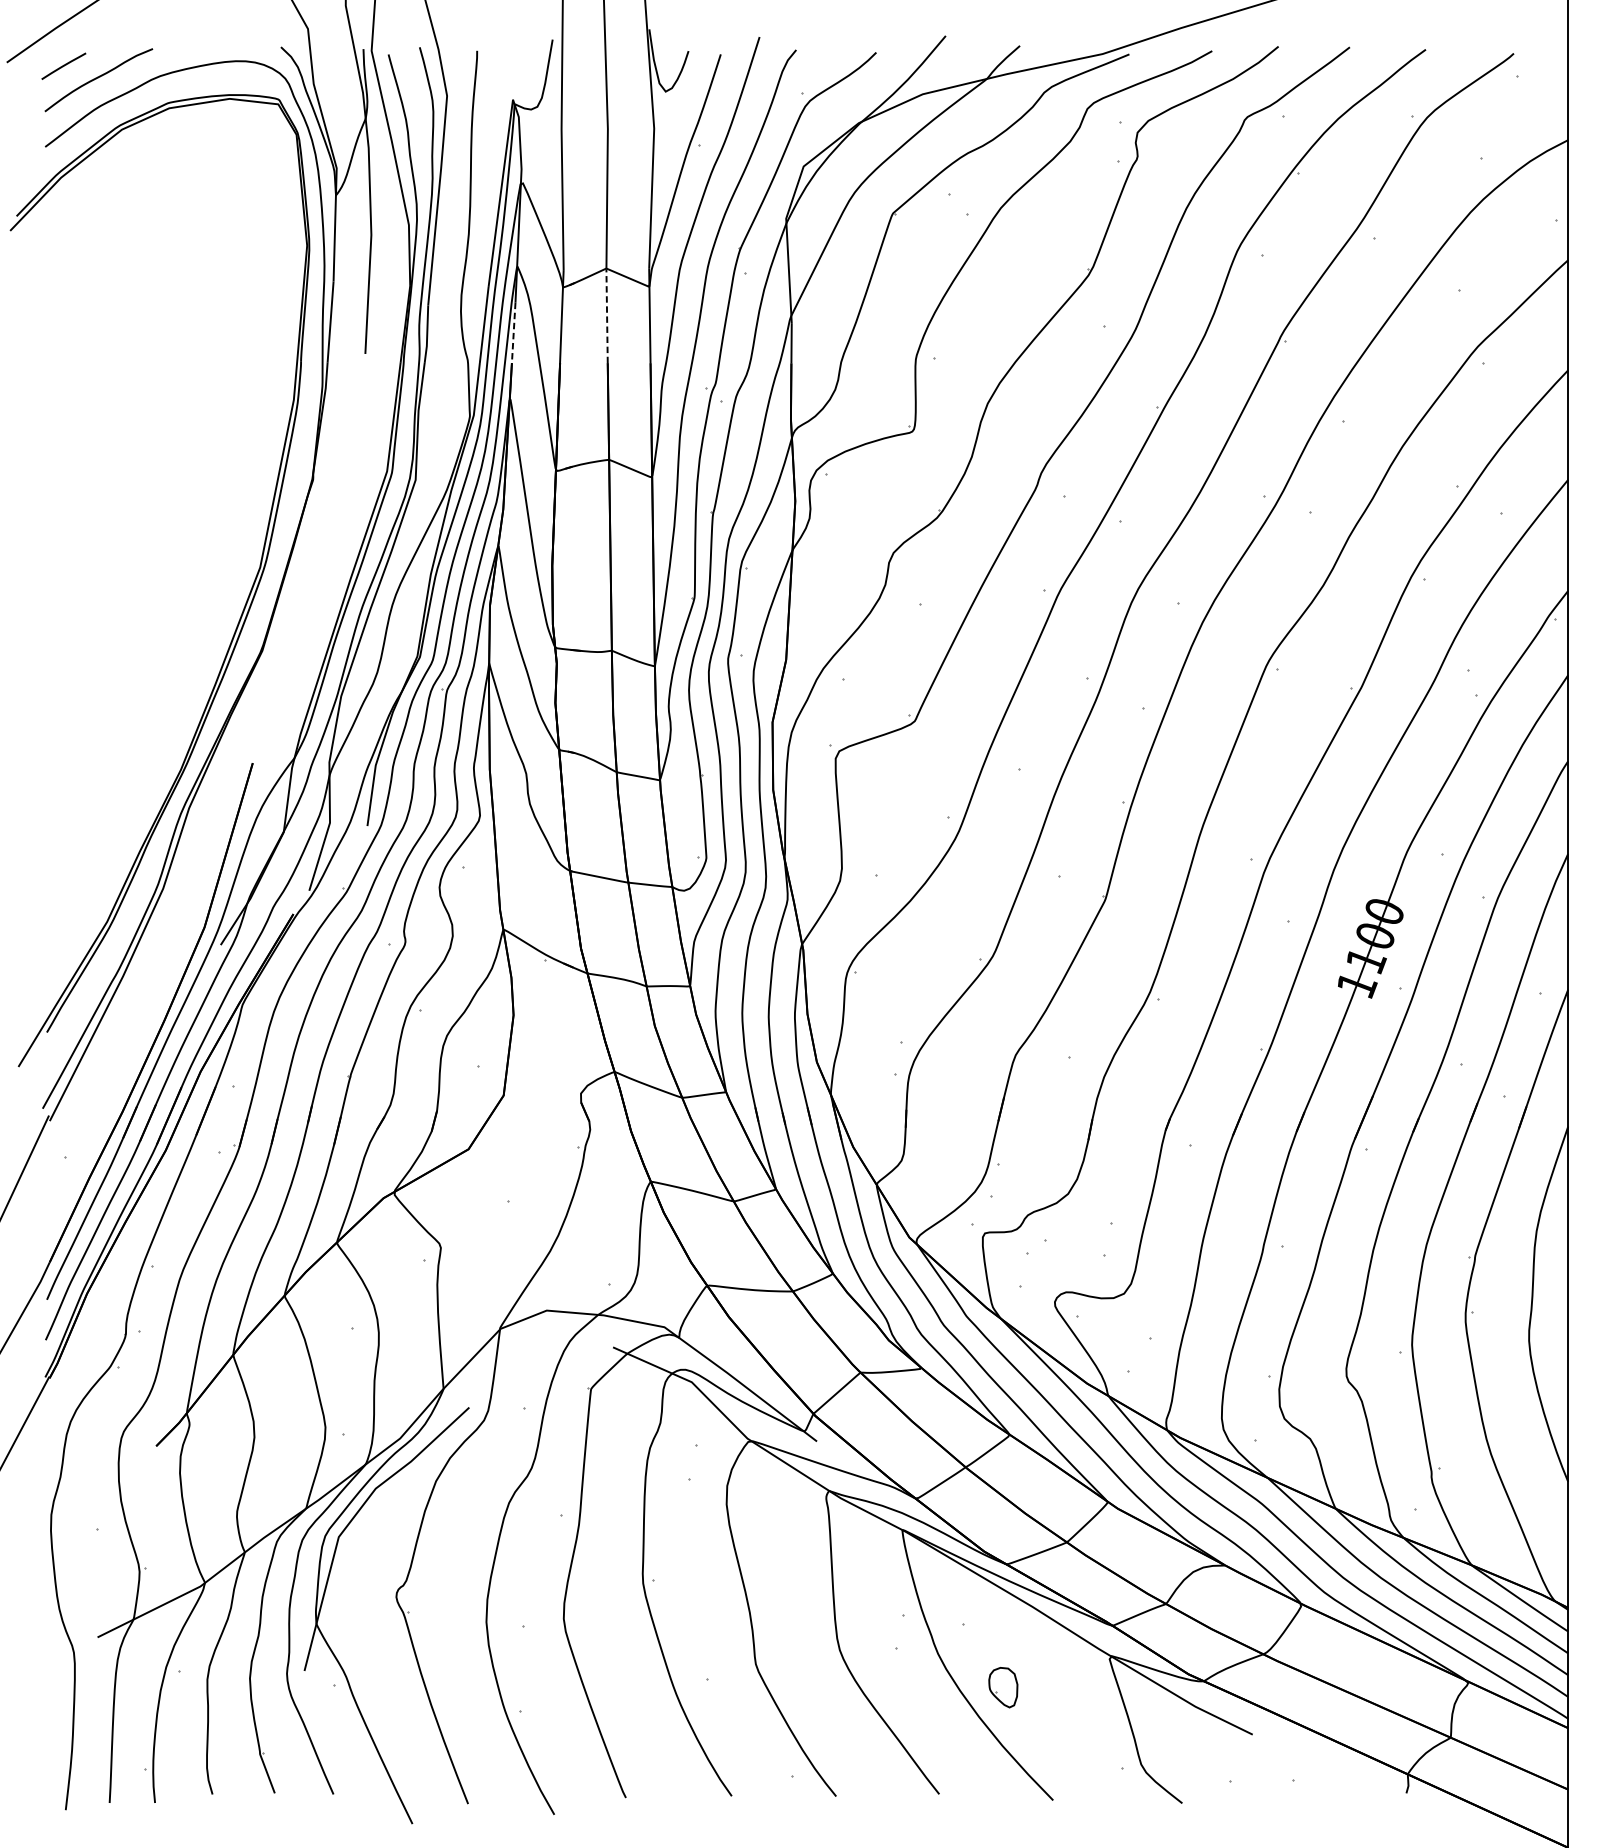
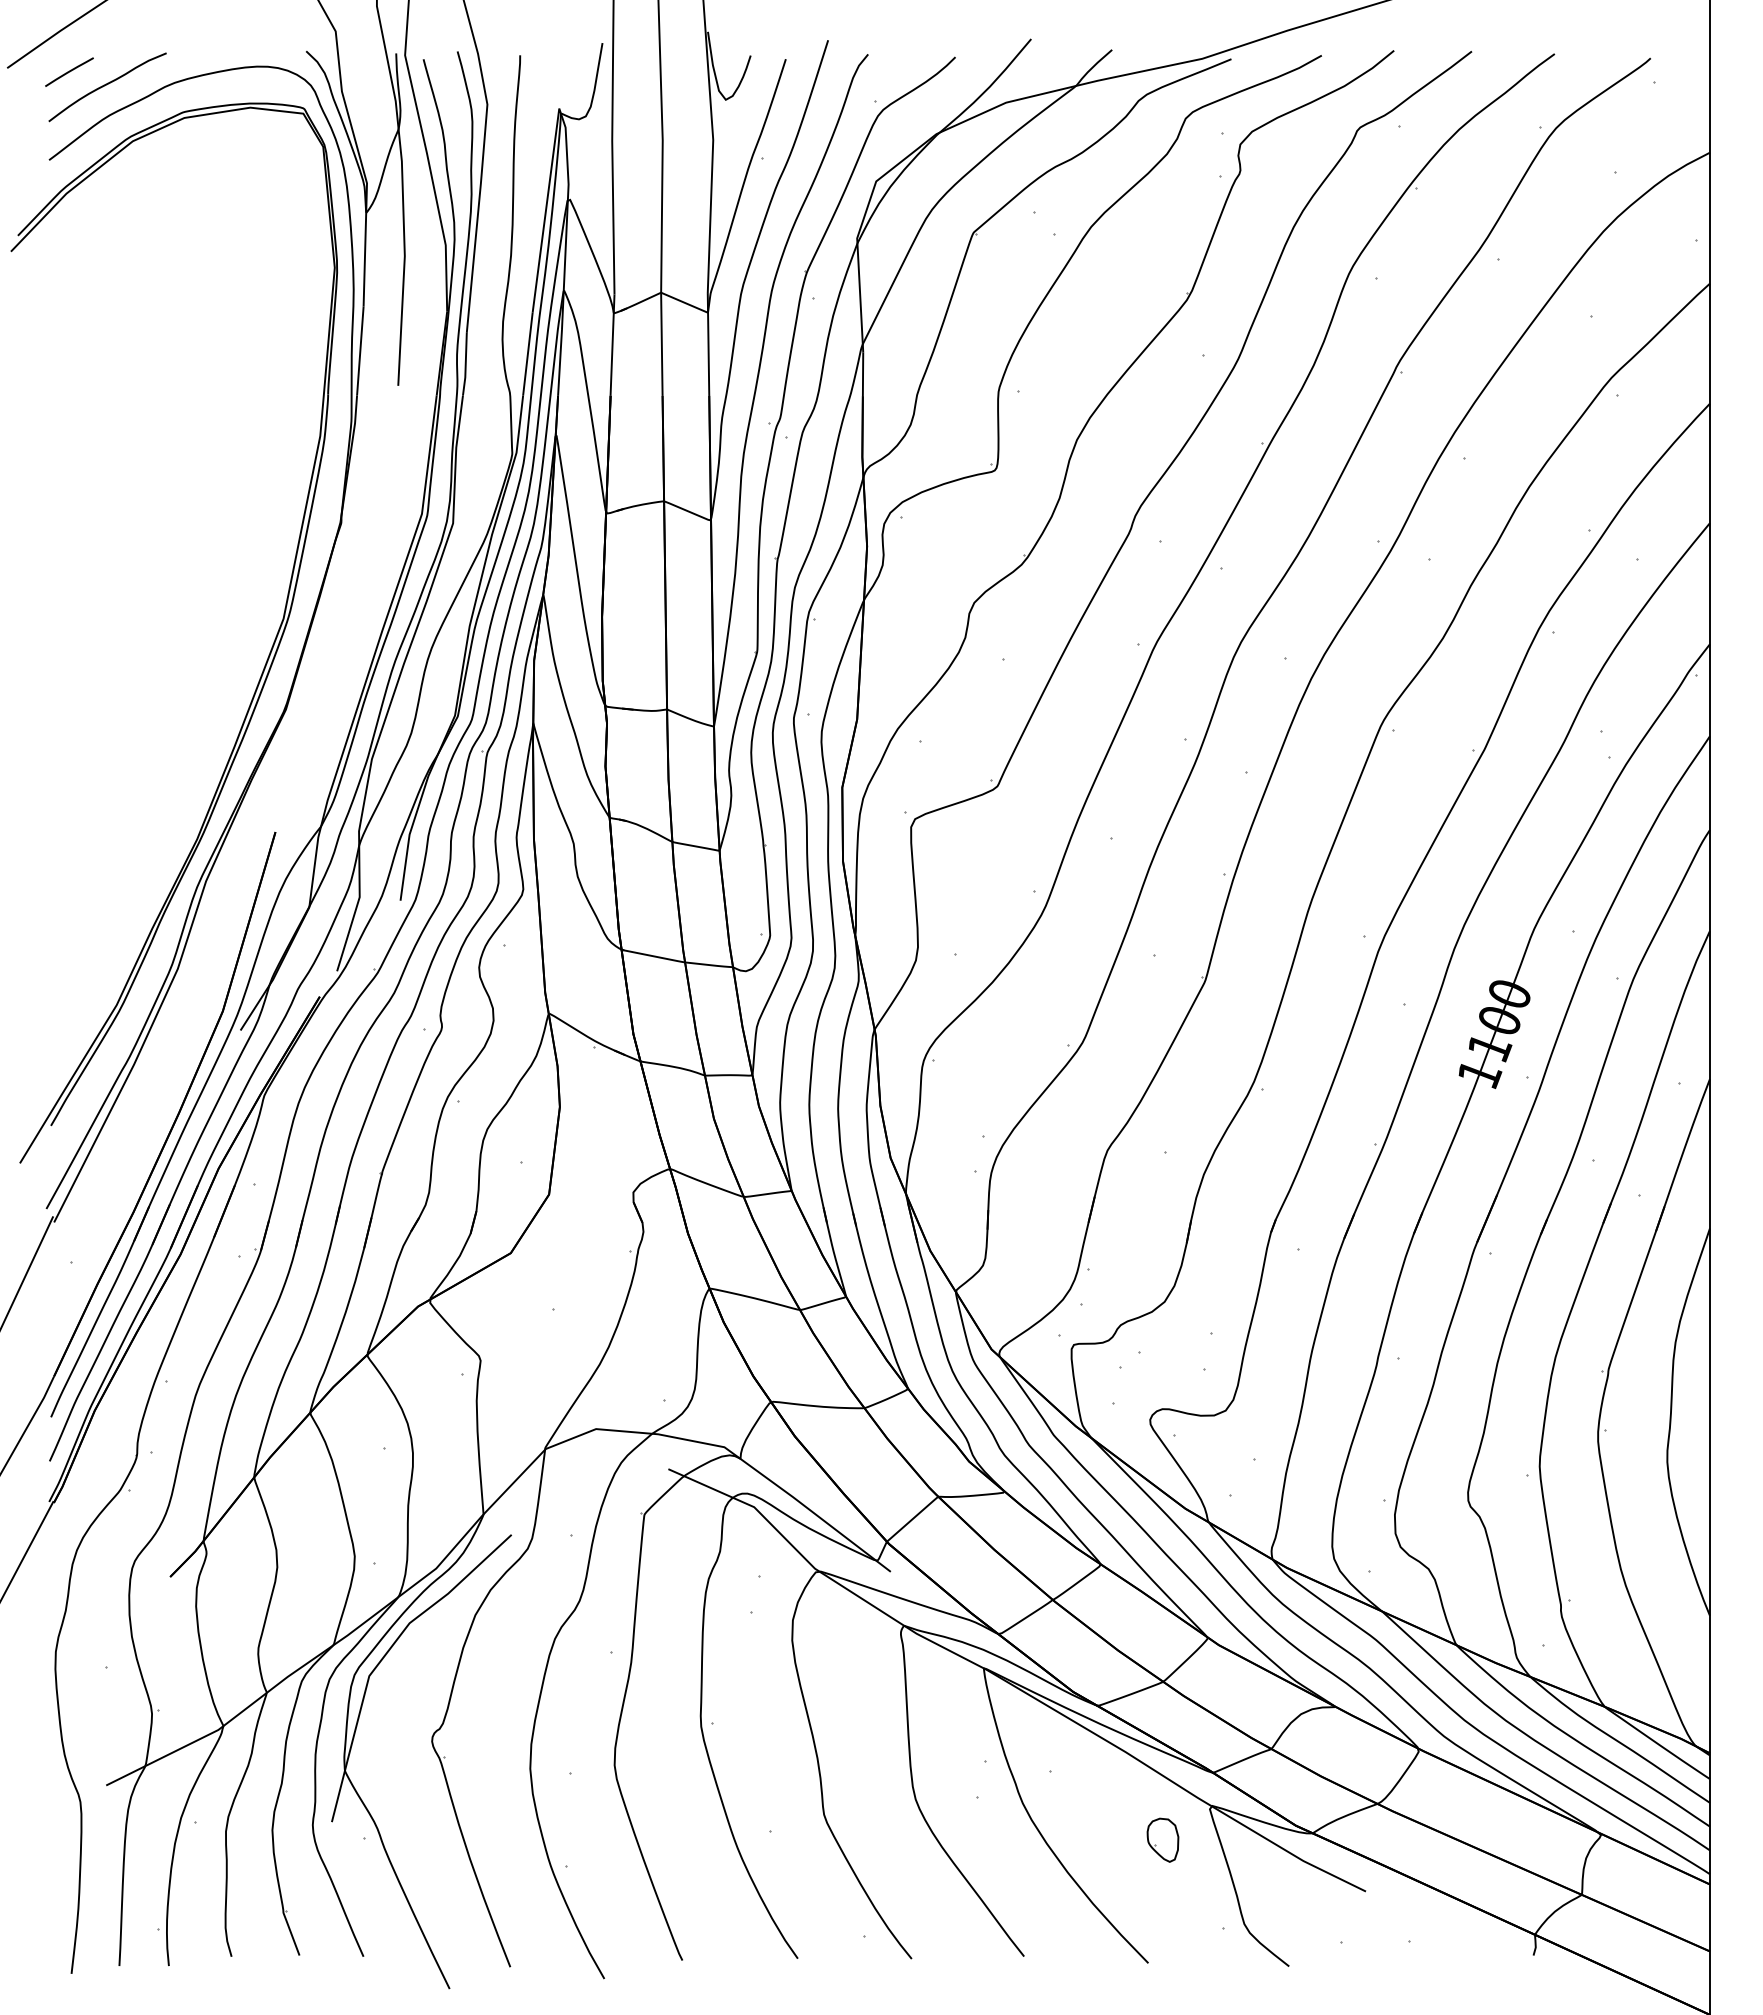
line: (606, 316) -> (661, 344), dashed -> solid
line: (514, 332) -> (560, 362), dashed -> solid
part: (1002, 1686) -> (1162, 1839), moved

